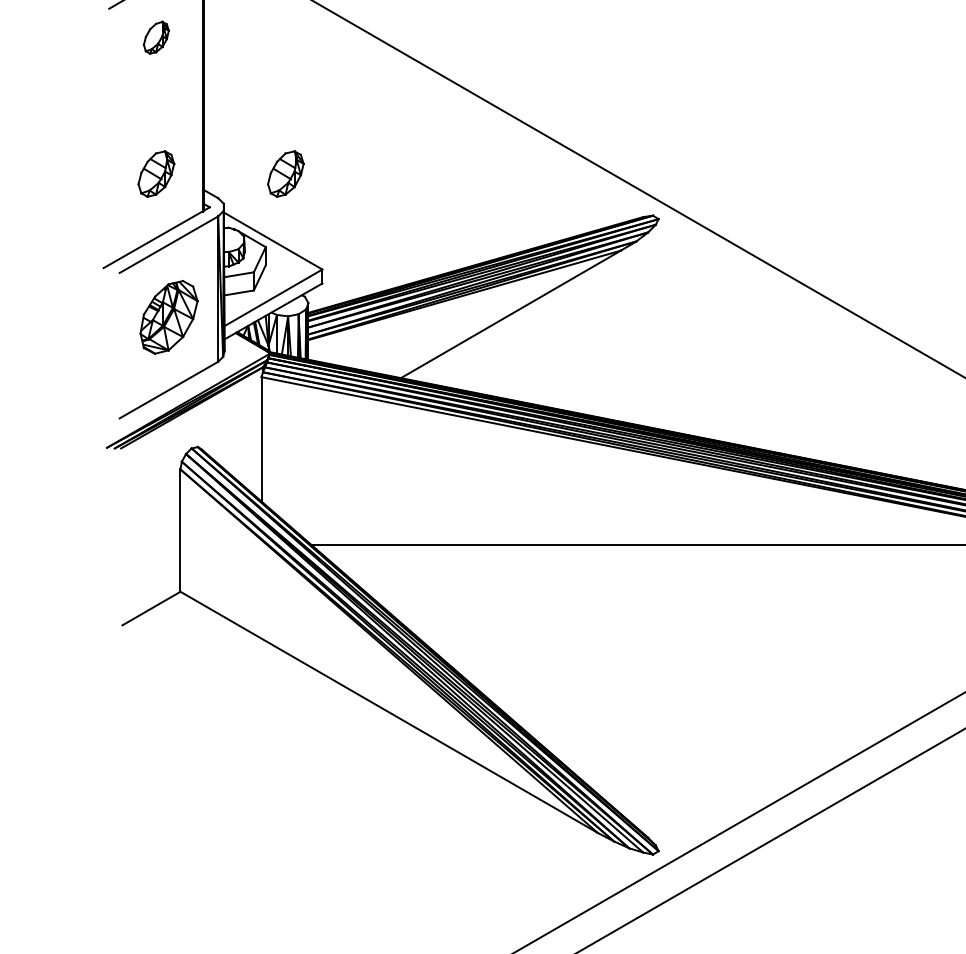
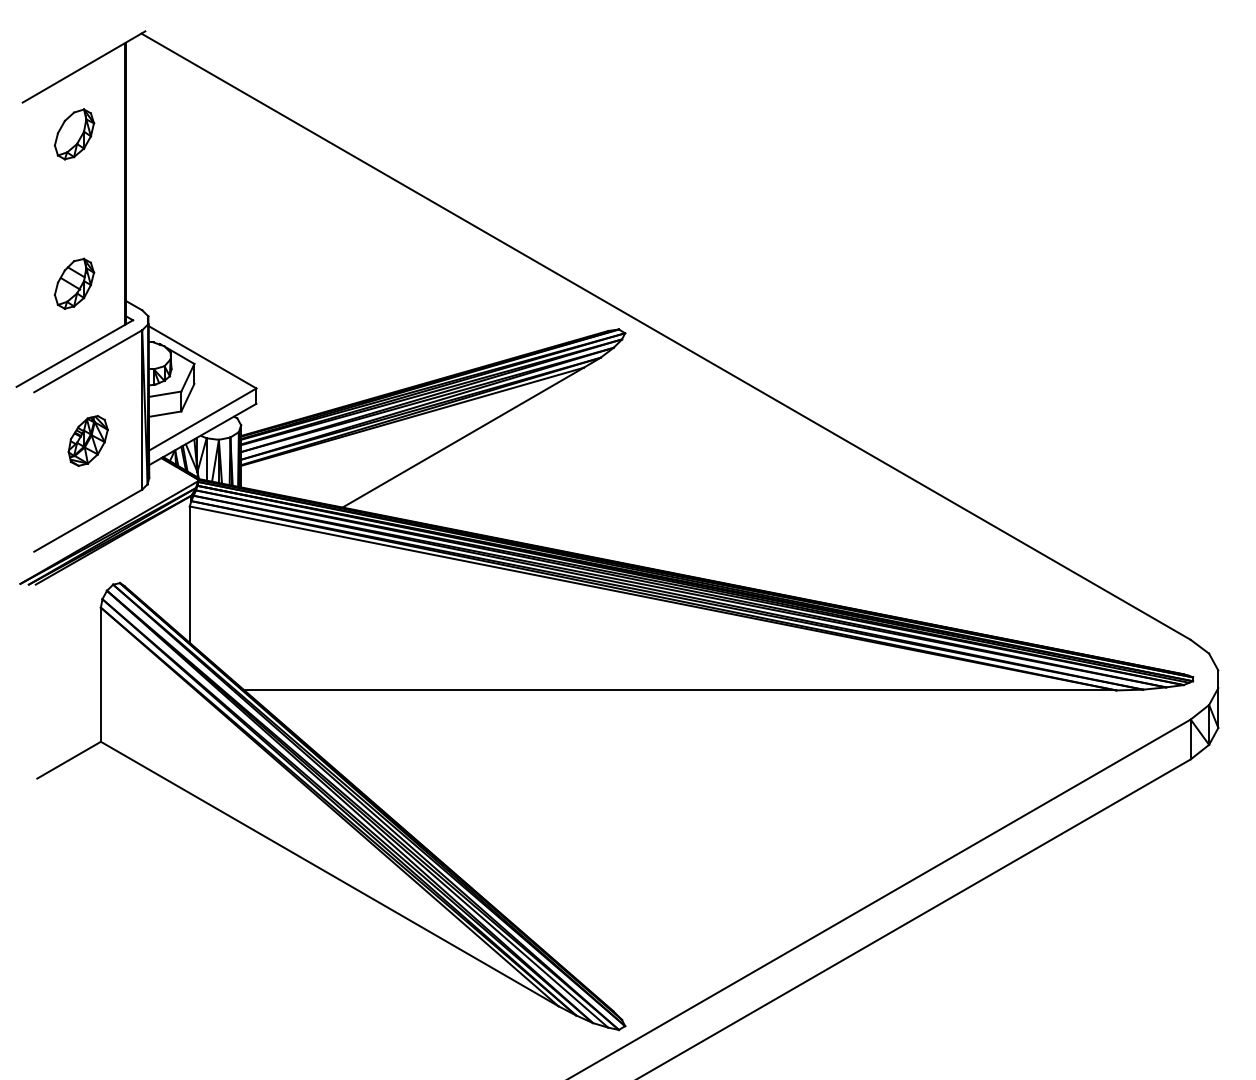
part: (156, 37) -> (74, 134), size x1.43
part: (285, 173) -> (216, 283), removed
part: (168, 316) -> (87, 440), size x0.62

